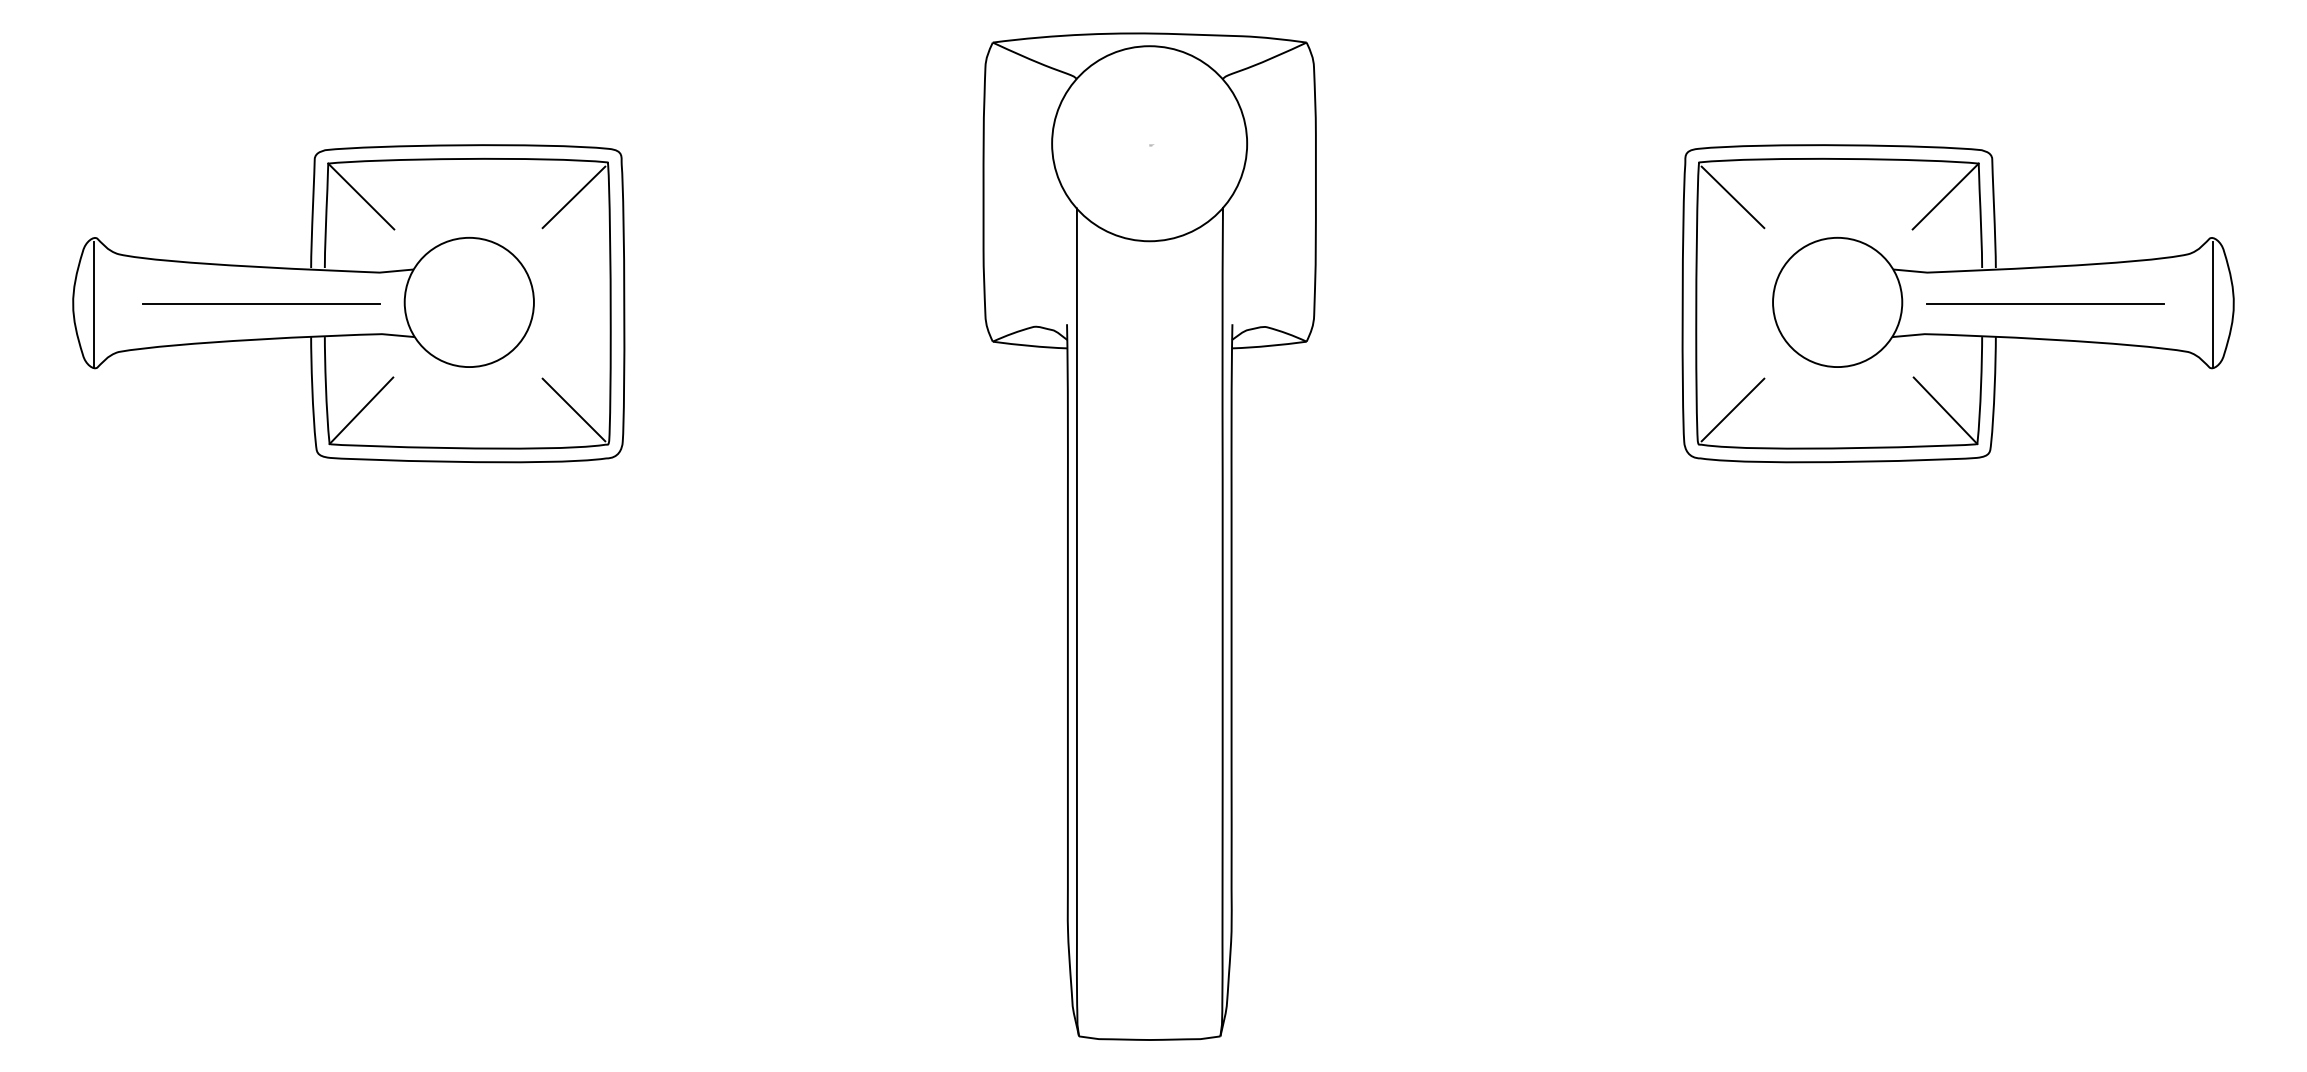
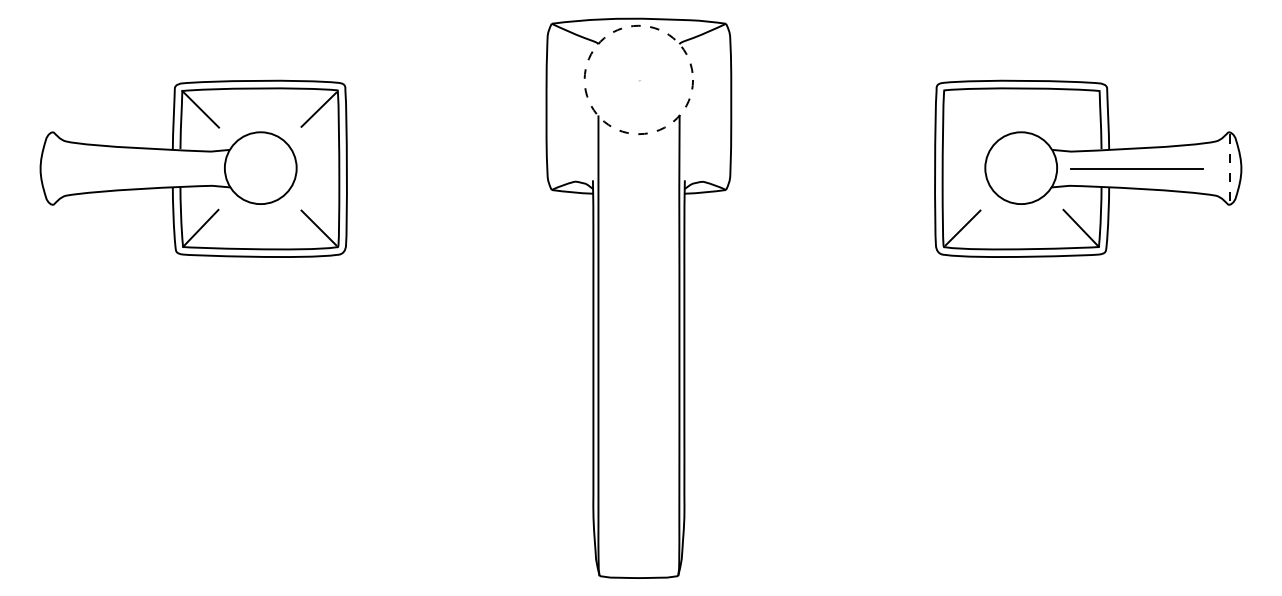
circle: (1149, 142) -> (638, 79), solid -> dashed
line: (1731, 196) -> (962, 109), removed
line: (1944, 196) -> (1080, 109), removed
line: (261, 302) -> (145, 168), removed
line: (94, 304) -> (52, 169), removed
line: (2212, 306) -> (1229, 170), solid -> dashed

